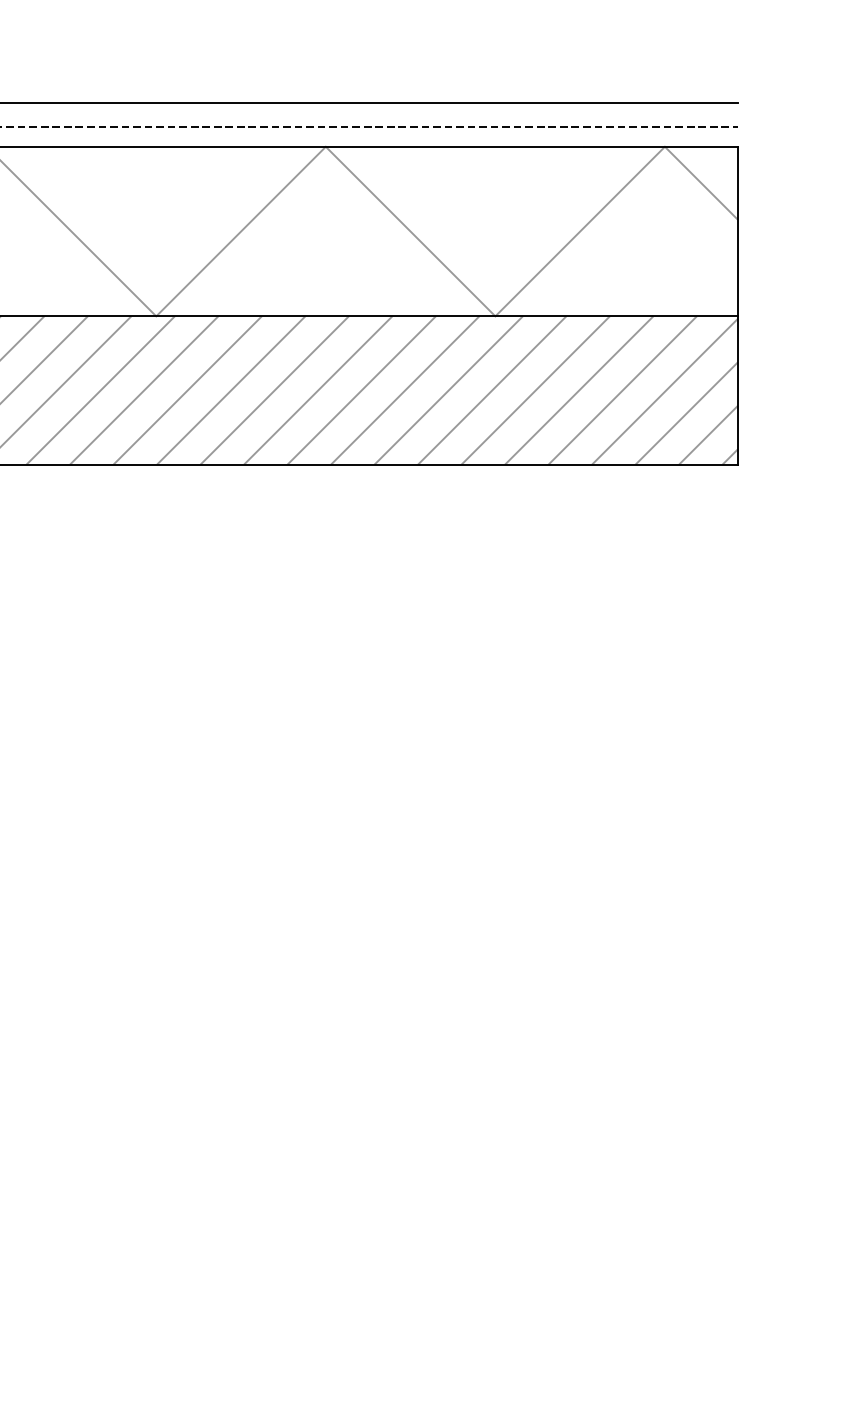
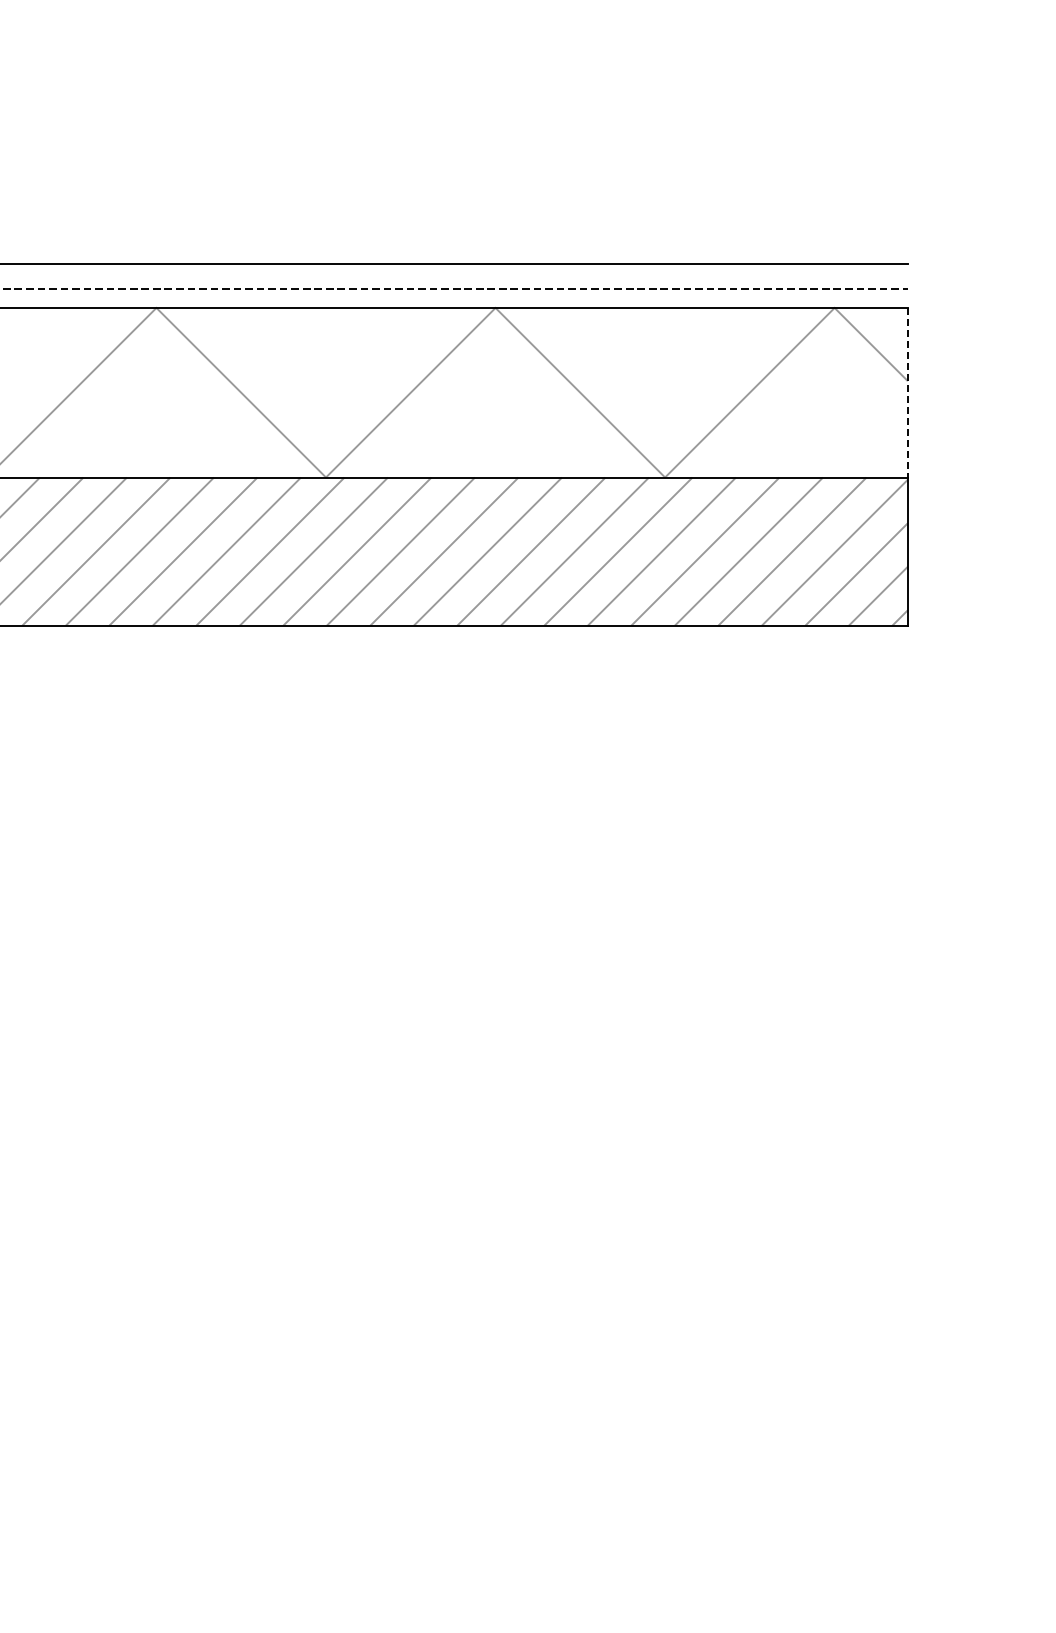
line: (737, 231) -> (907, 392), solid -> dashed

